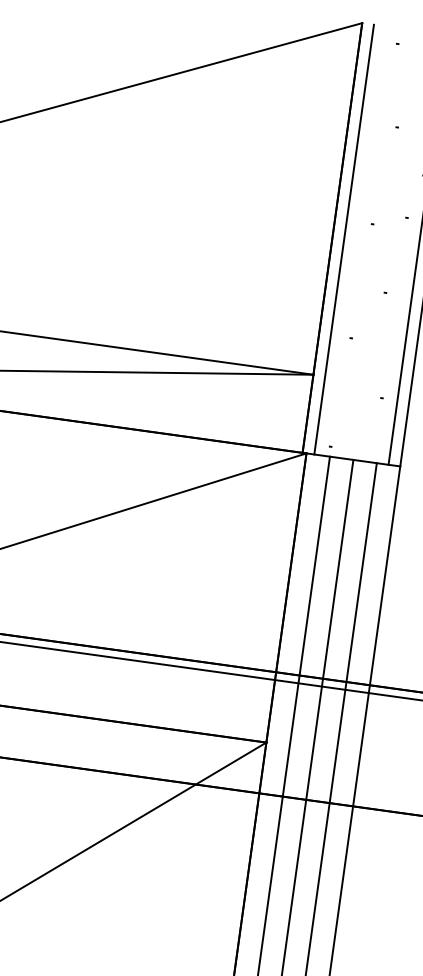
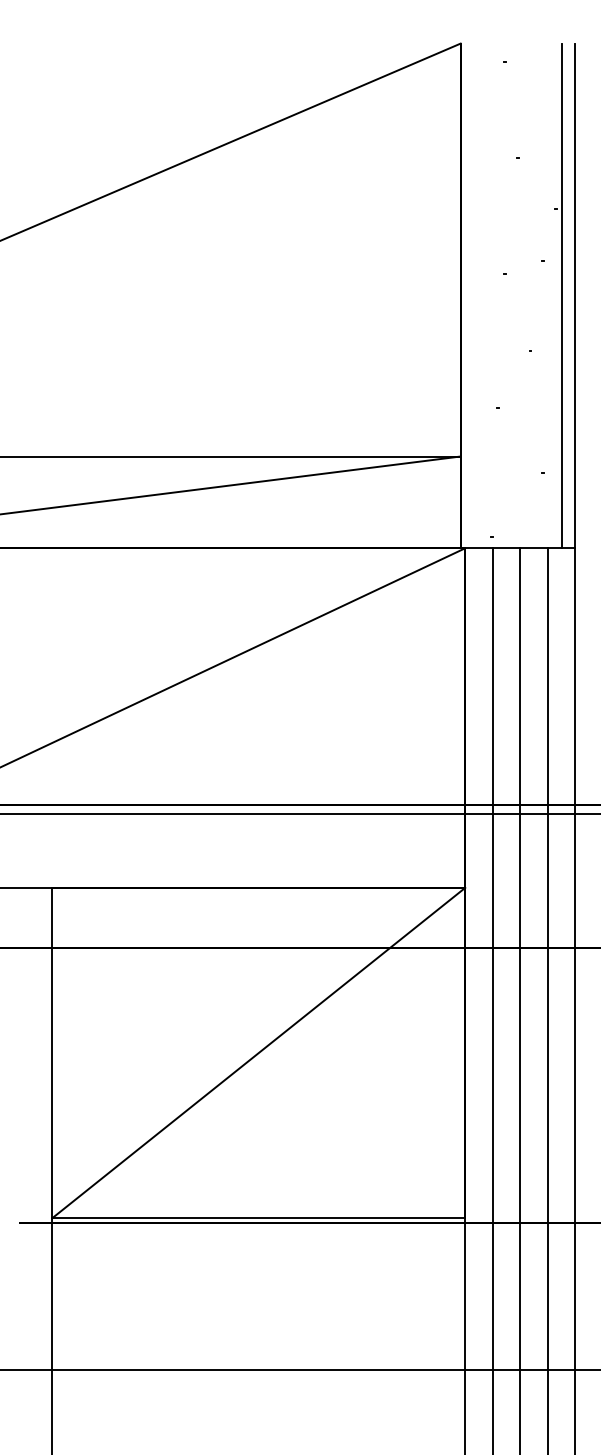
line: (344, 239) -> (474, 295), removed

